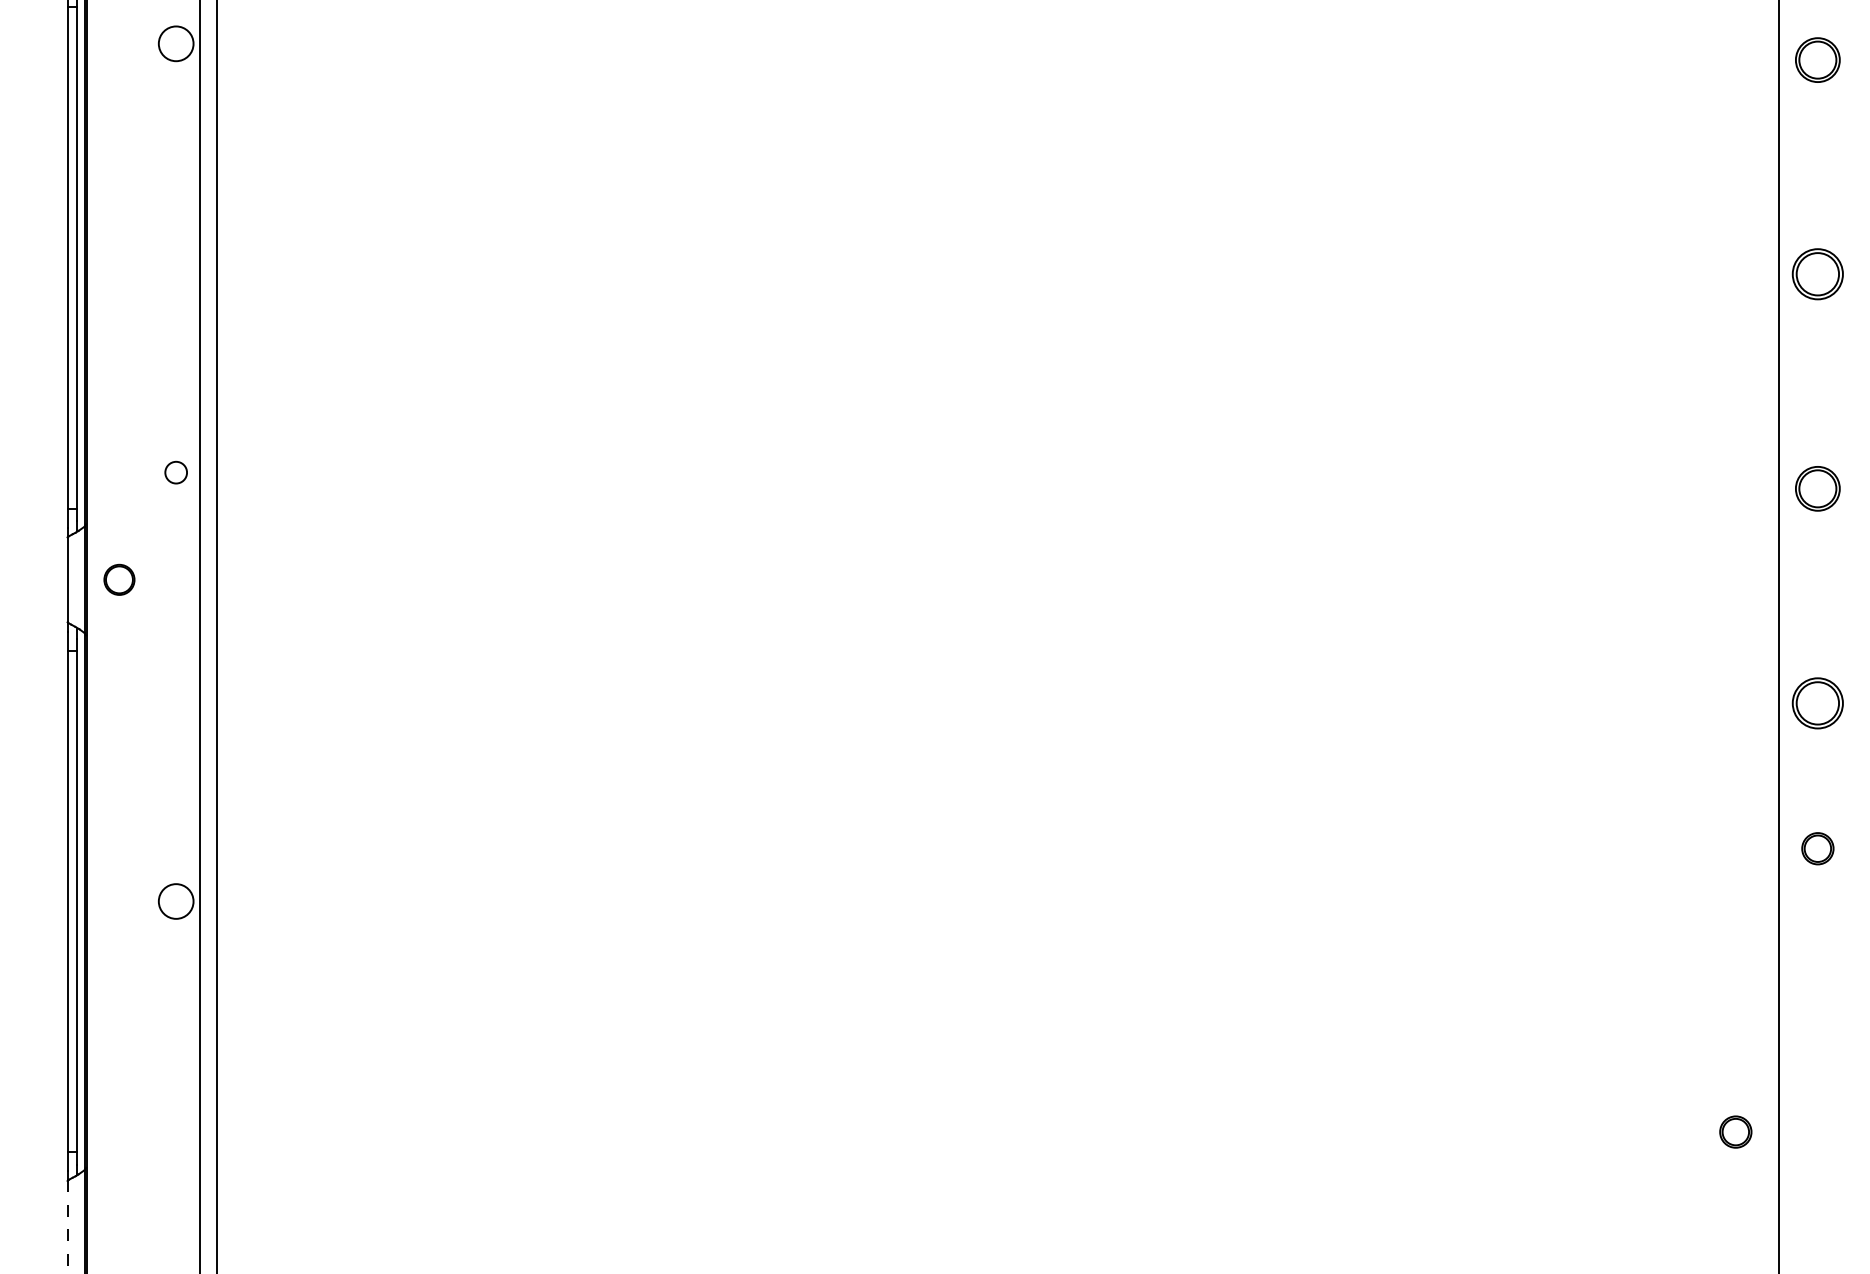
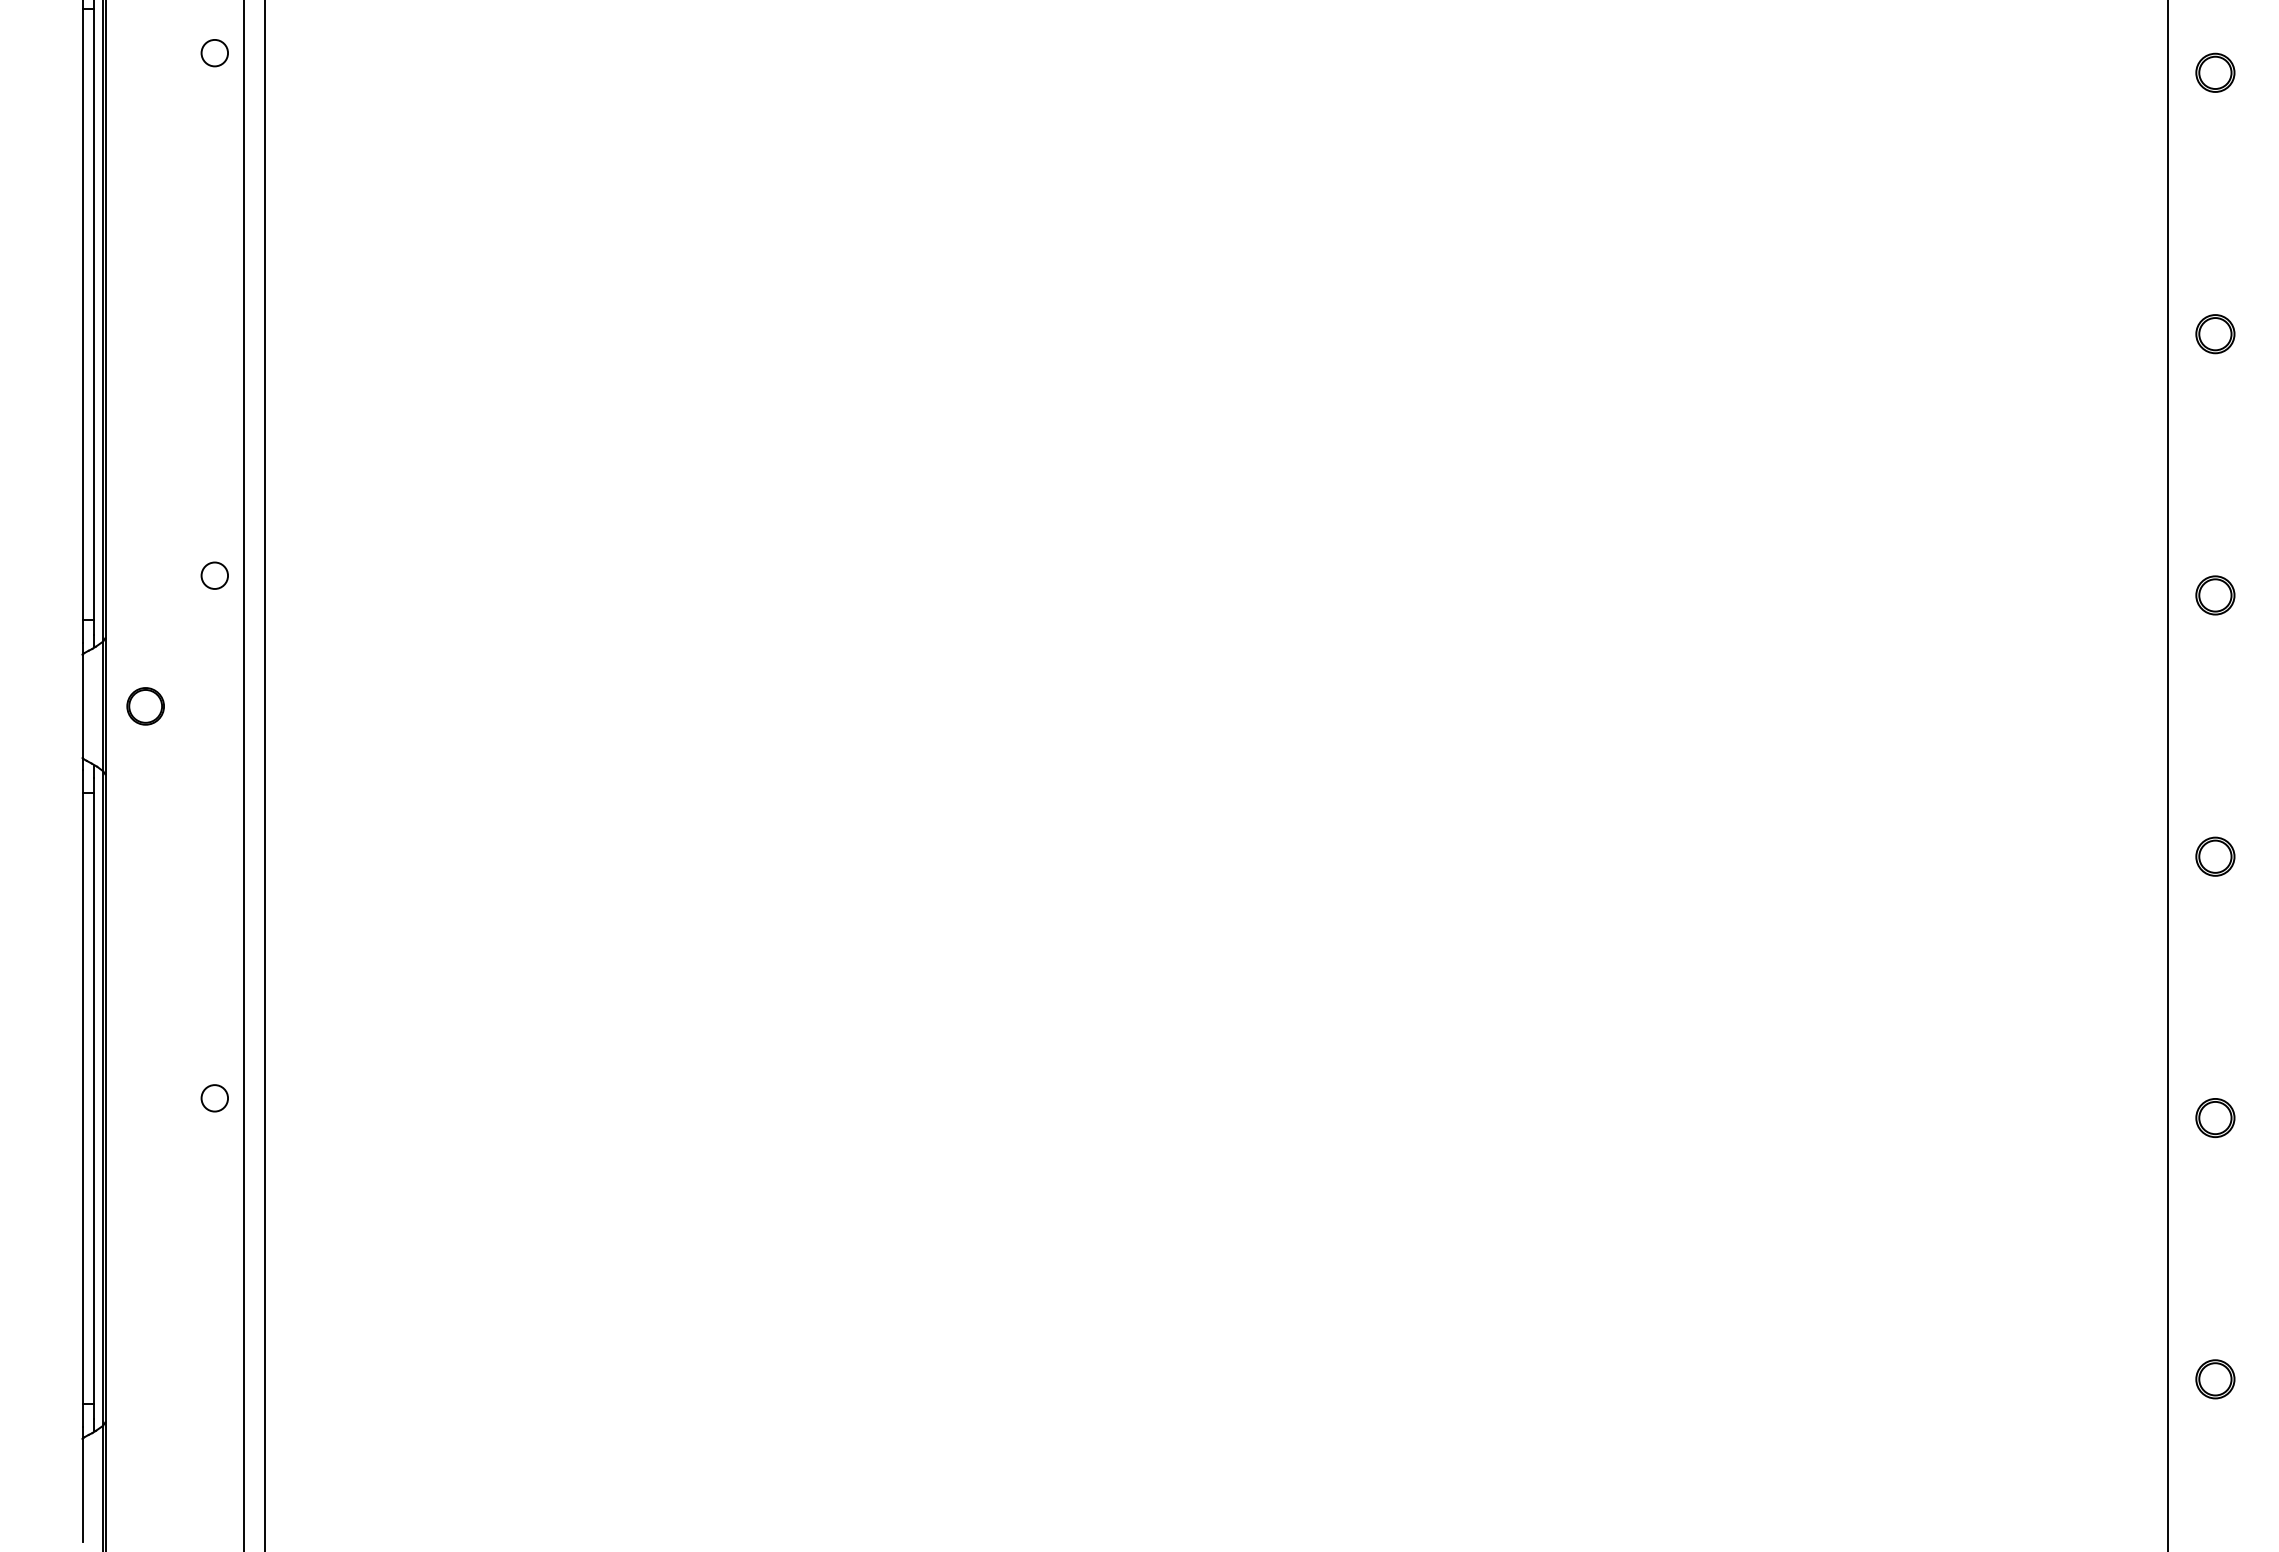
circle: (175, 43) -> (214, 52), size x0.62
part: (1817, 59) -> (2215, 72), size x0.71
part: (1817, 274) -> (2215, 334), size x0.62
part: (1817, 488) -> (2215, 595), size x0.71
part: (1817, 703) -> (2215, 856), size x0.62
part: (1817, 848) -> (2215, 1117), moved
circle: (175, 901) -> (214, 1098), size x0.62
part: (1735, 1132) -> (2215, 1379), moved
line: (67, 1223) -> (82, 1490), dashed -> solid

